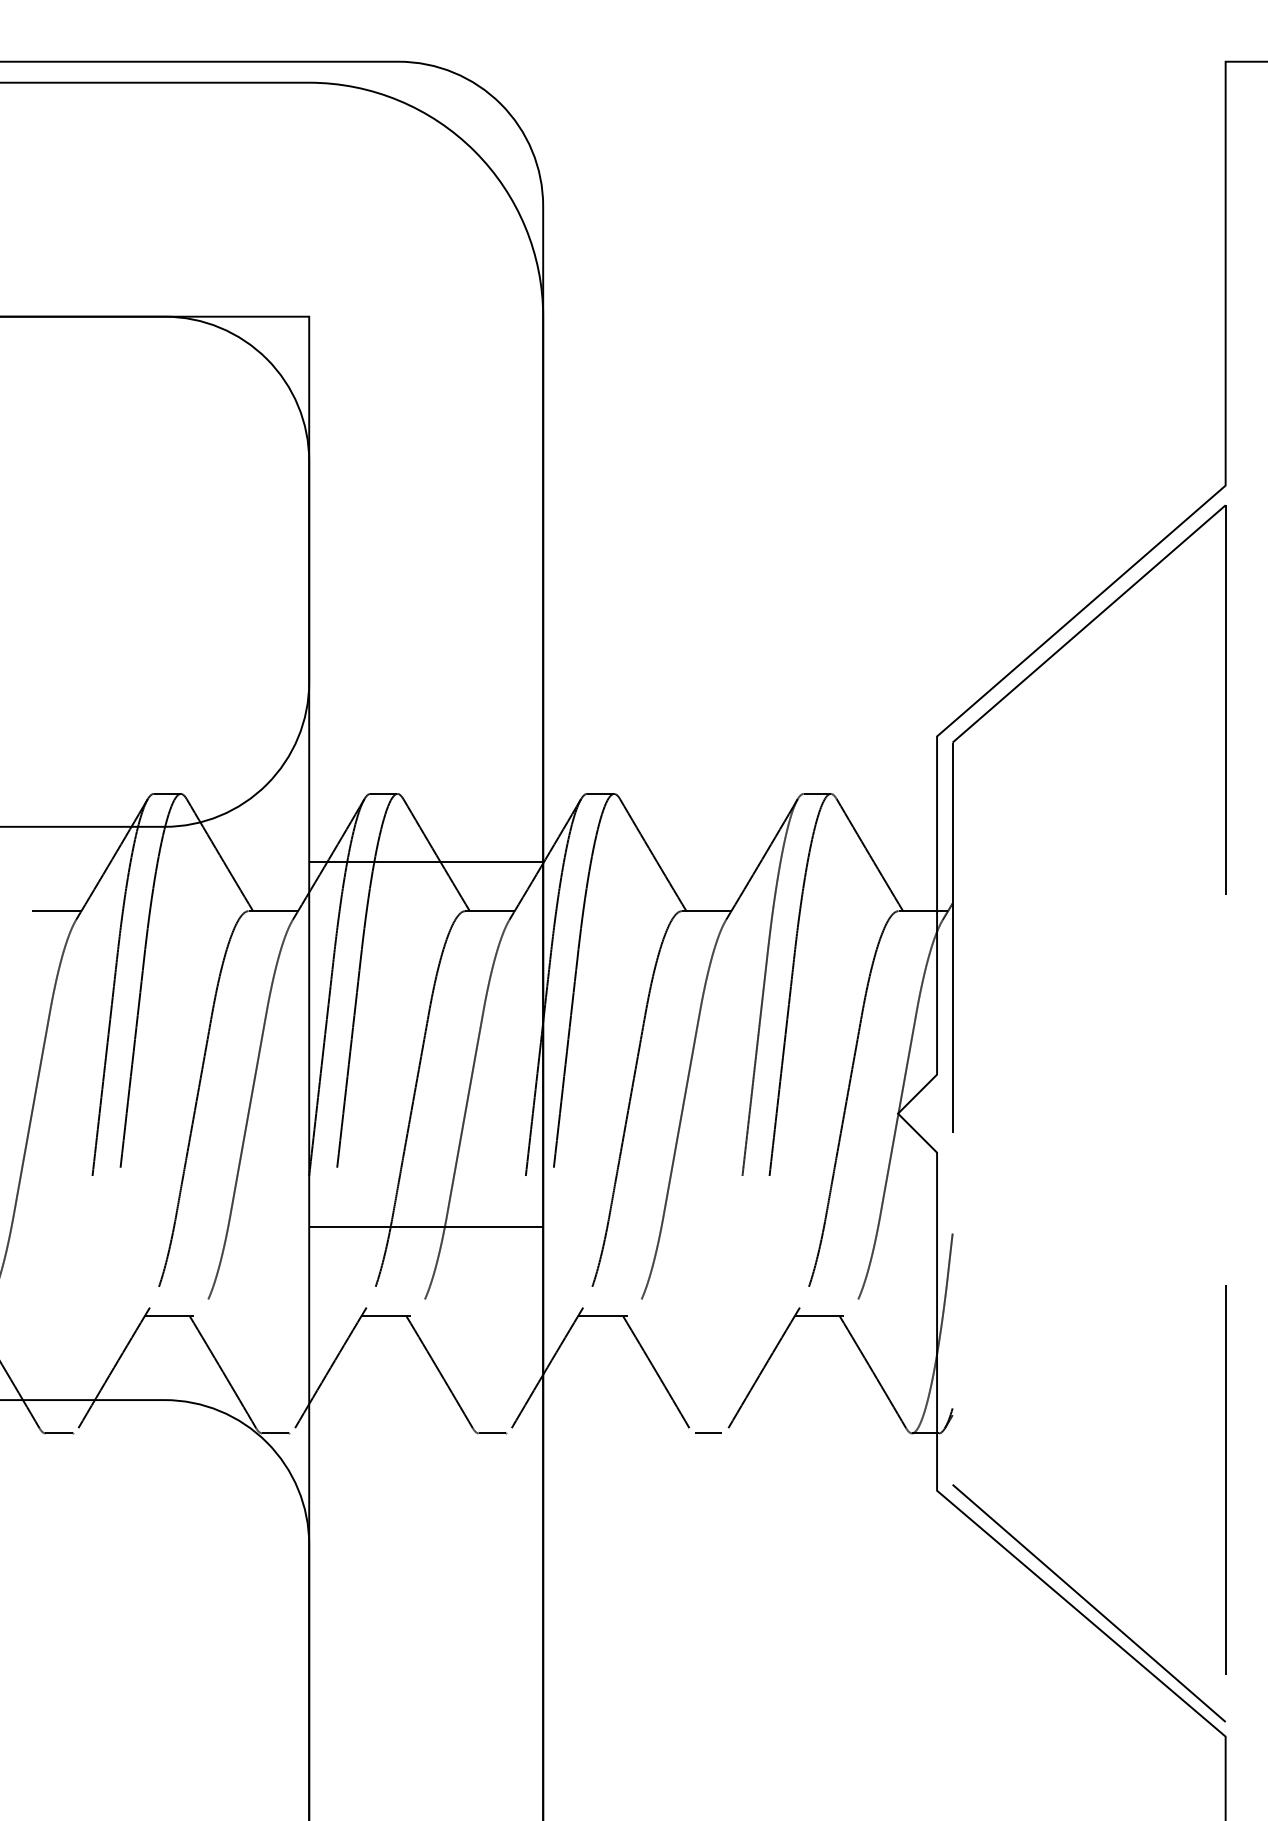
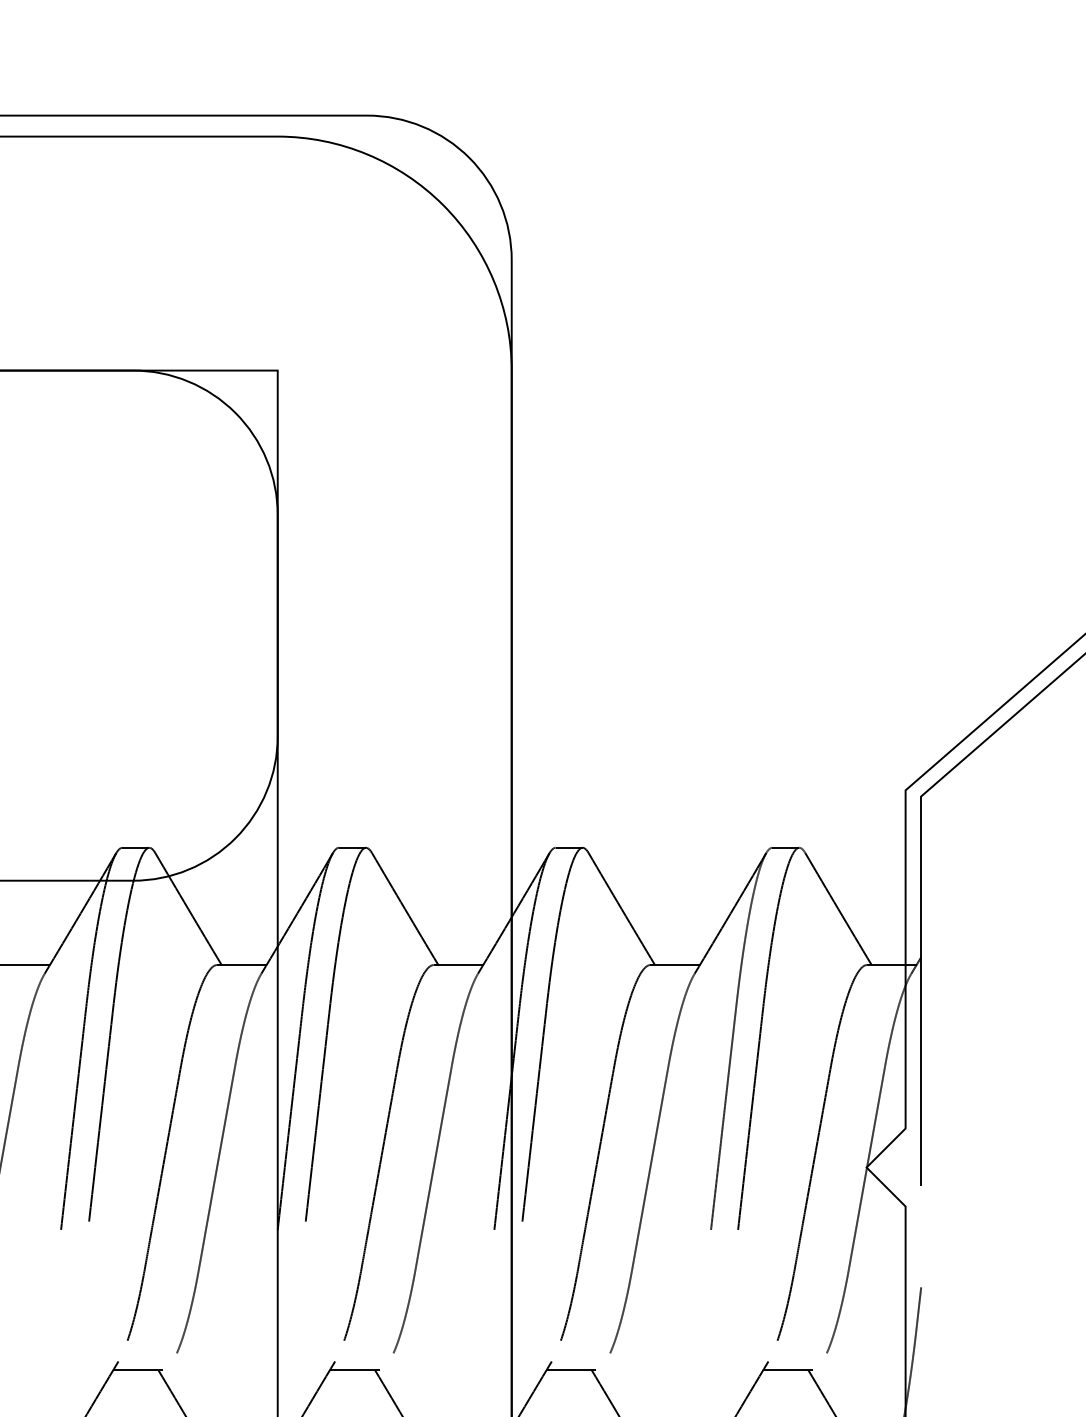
hatch: (426, 1044) -> (395, 1098), removed

